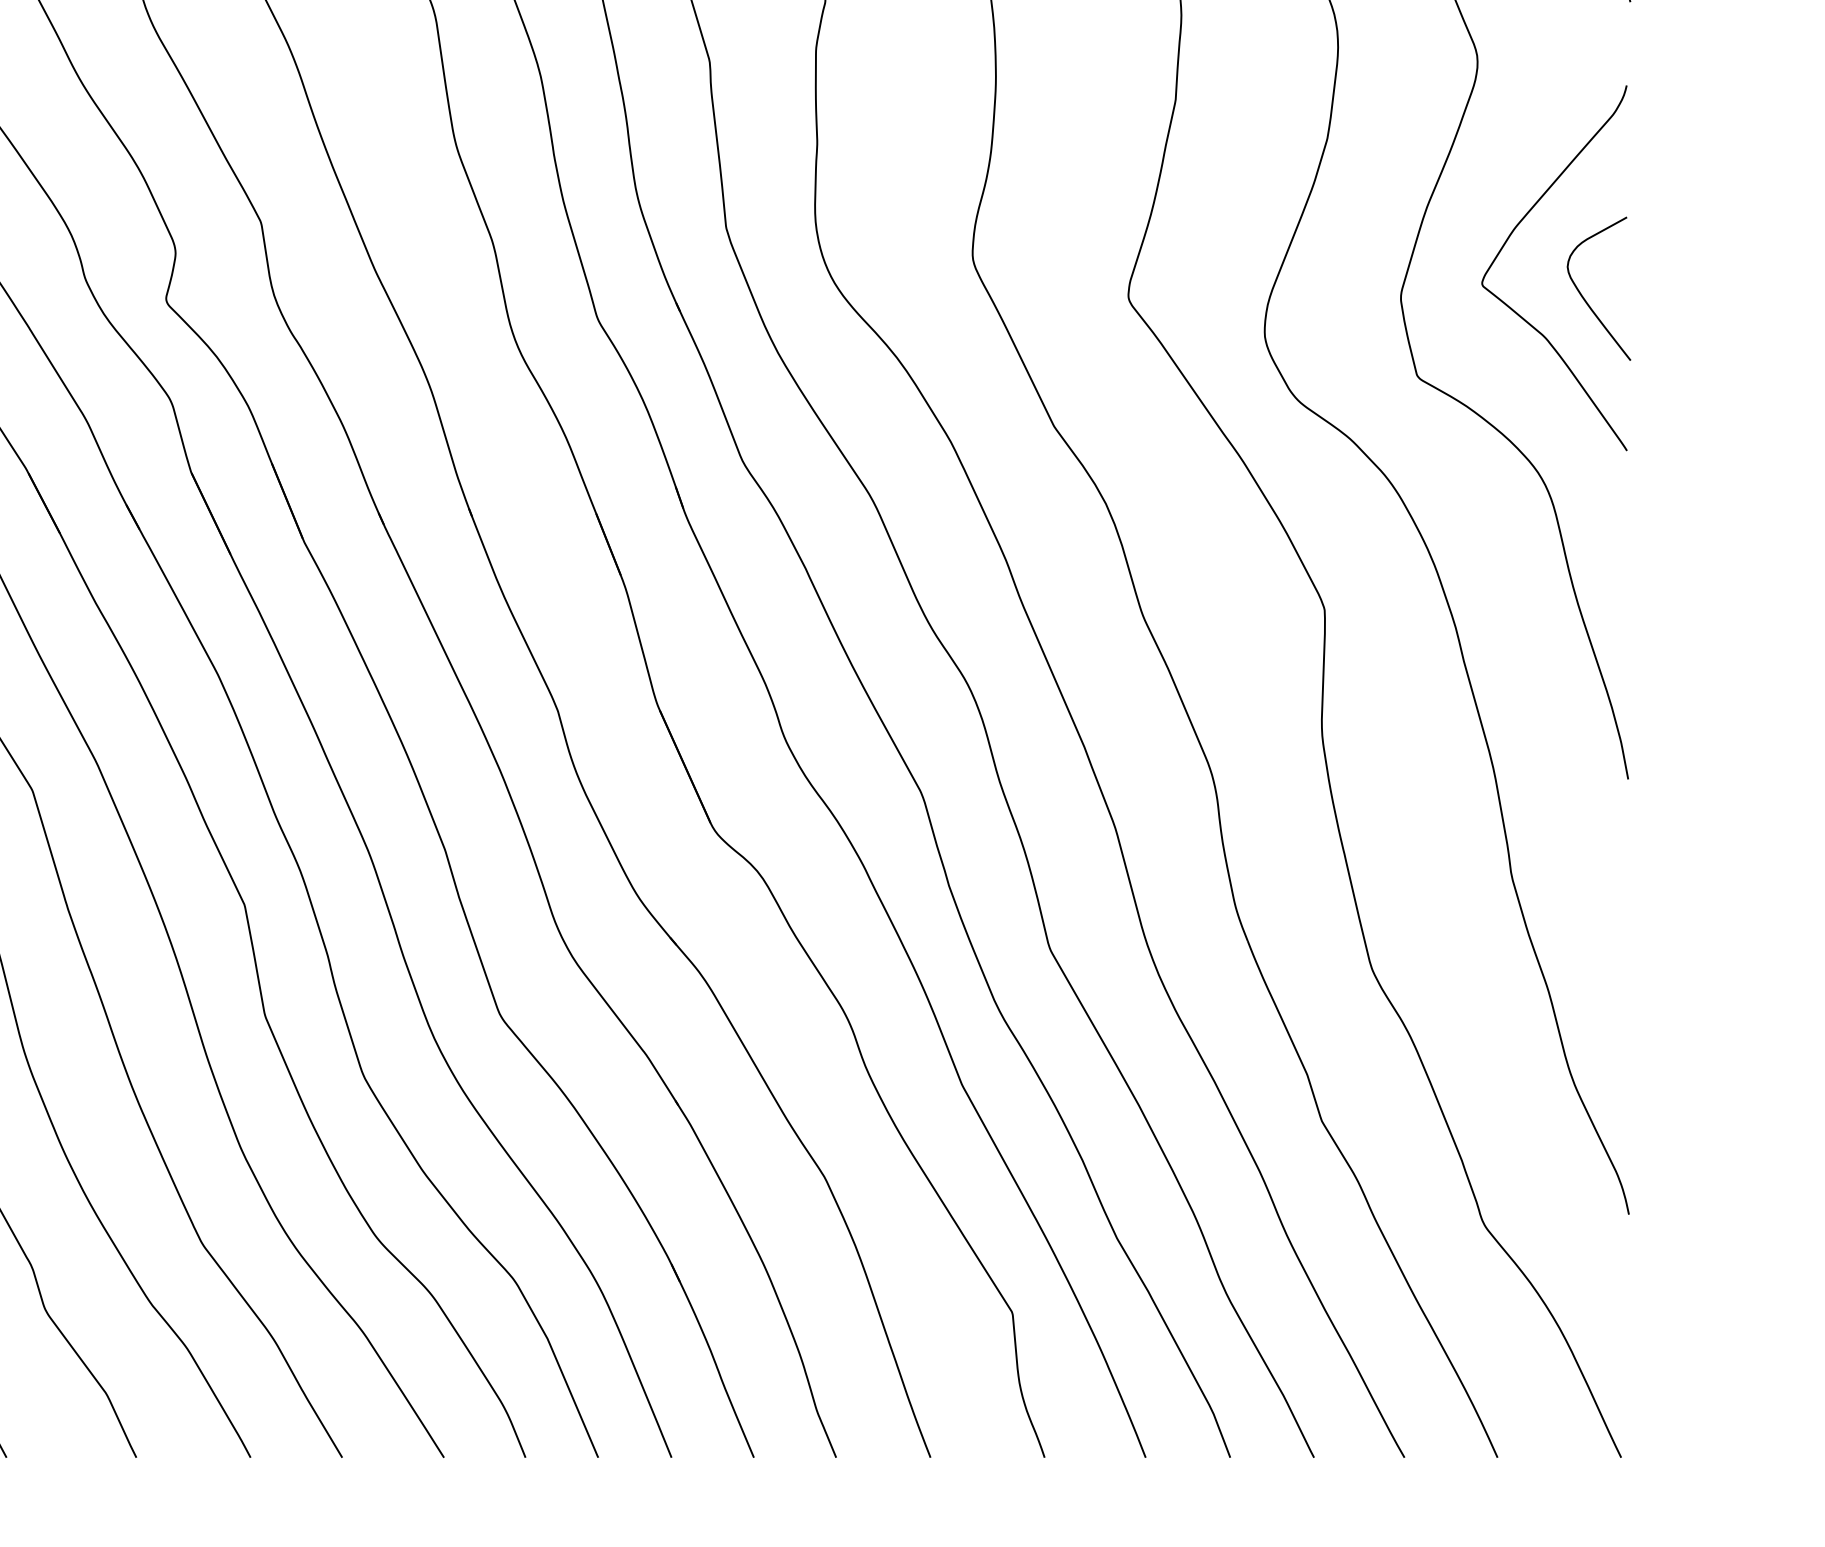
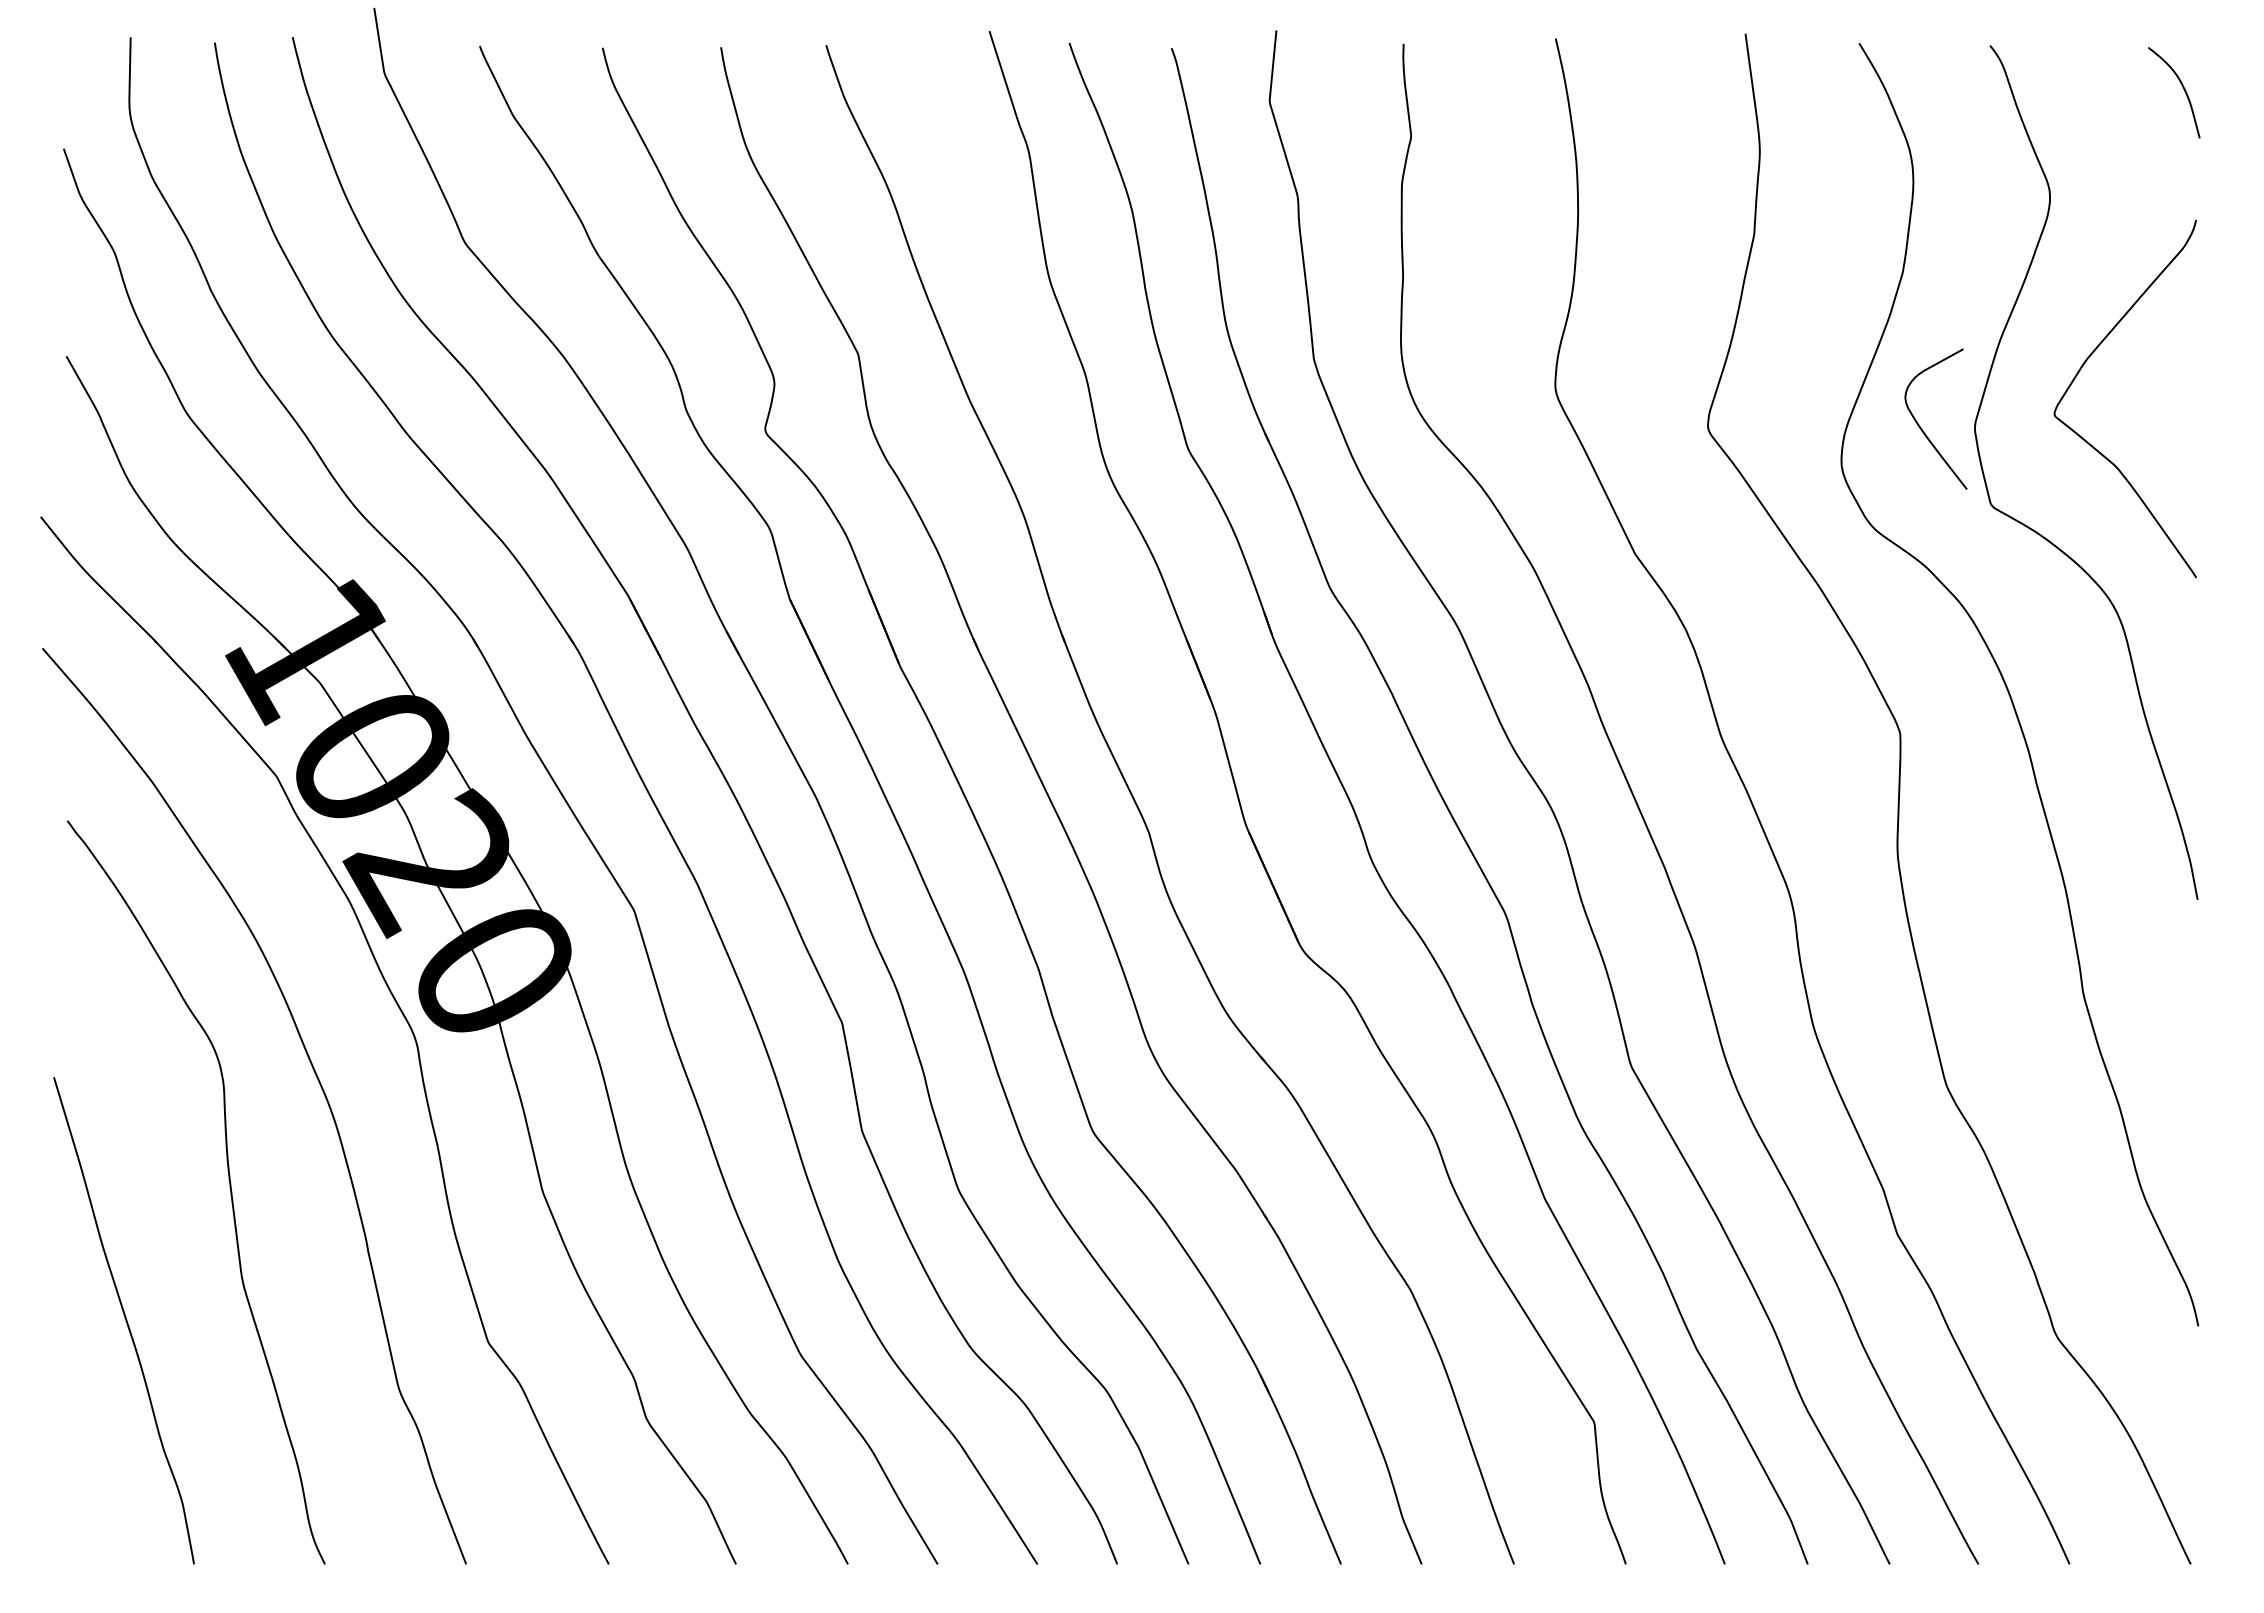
curve: (1584, 297) -> (1921, 427), moved

